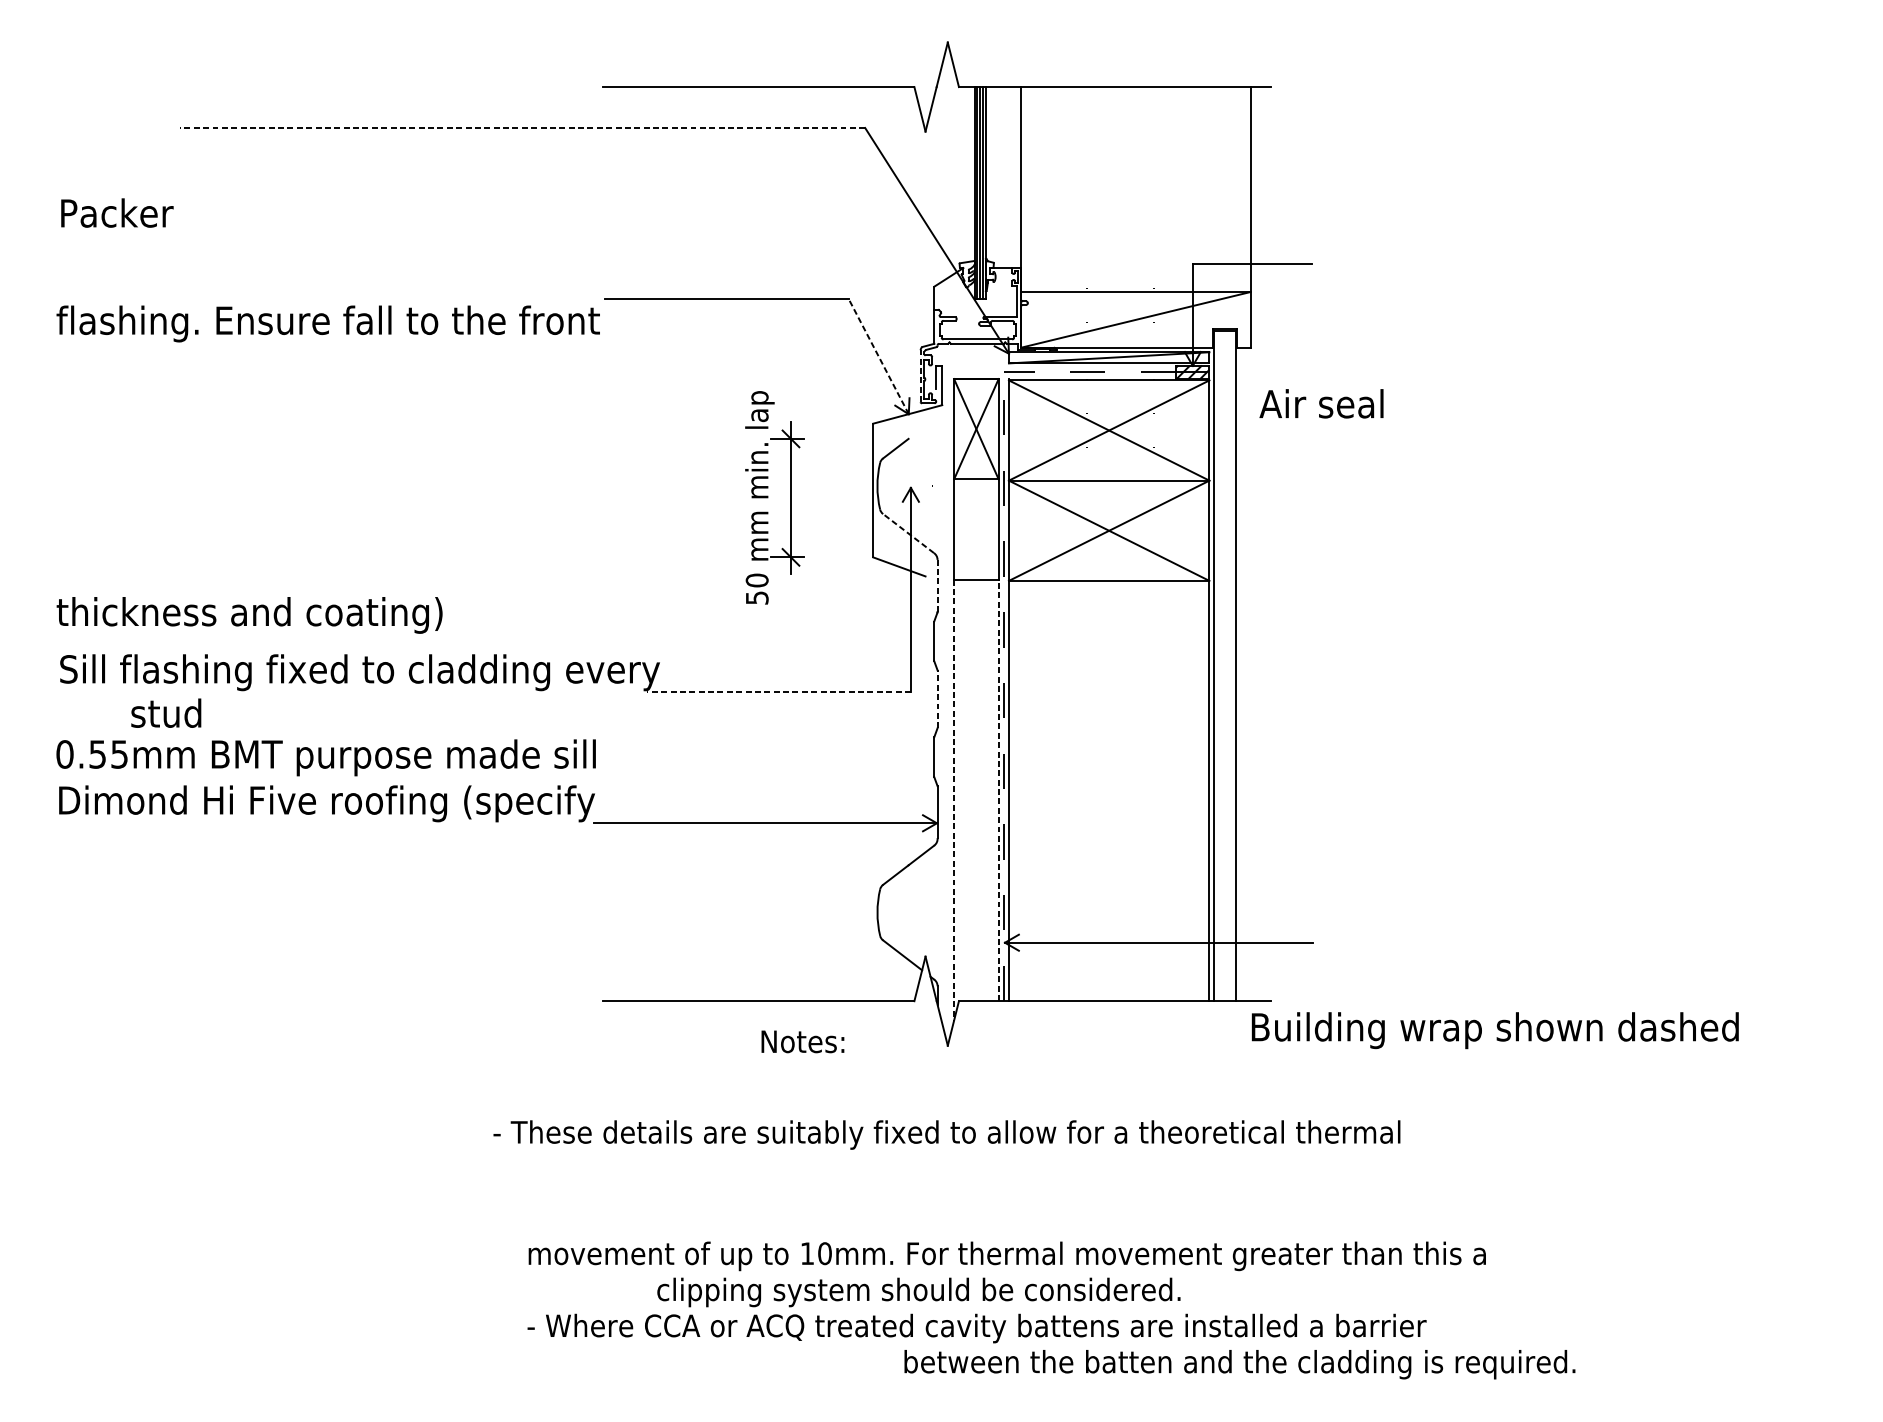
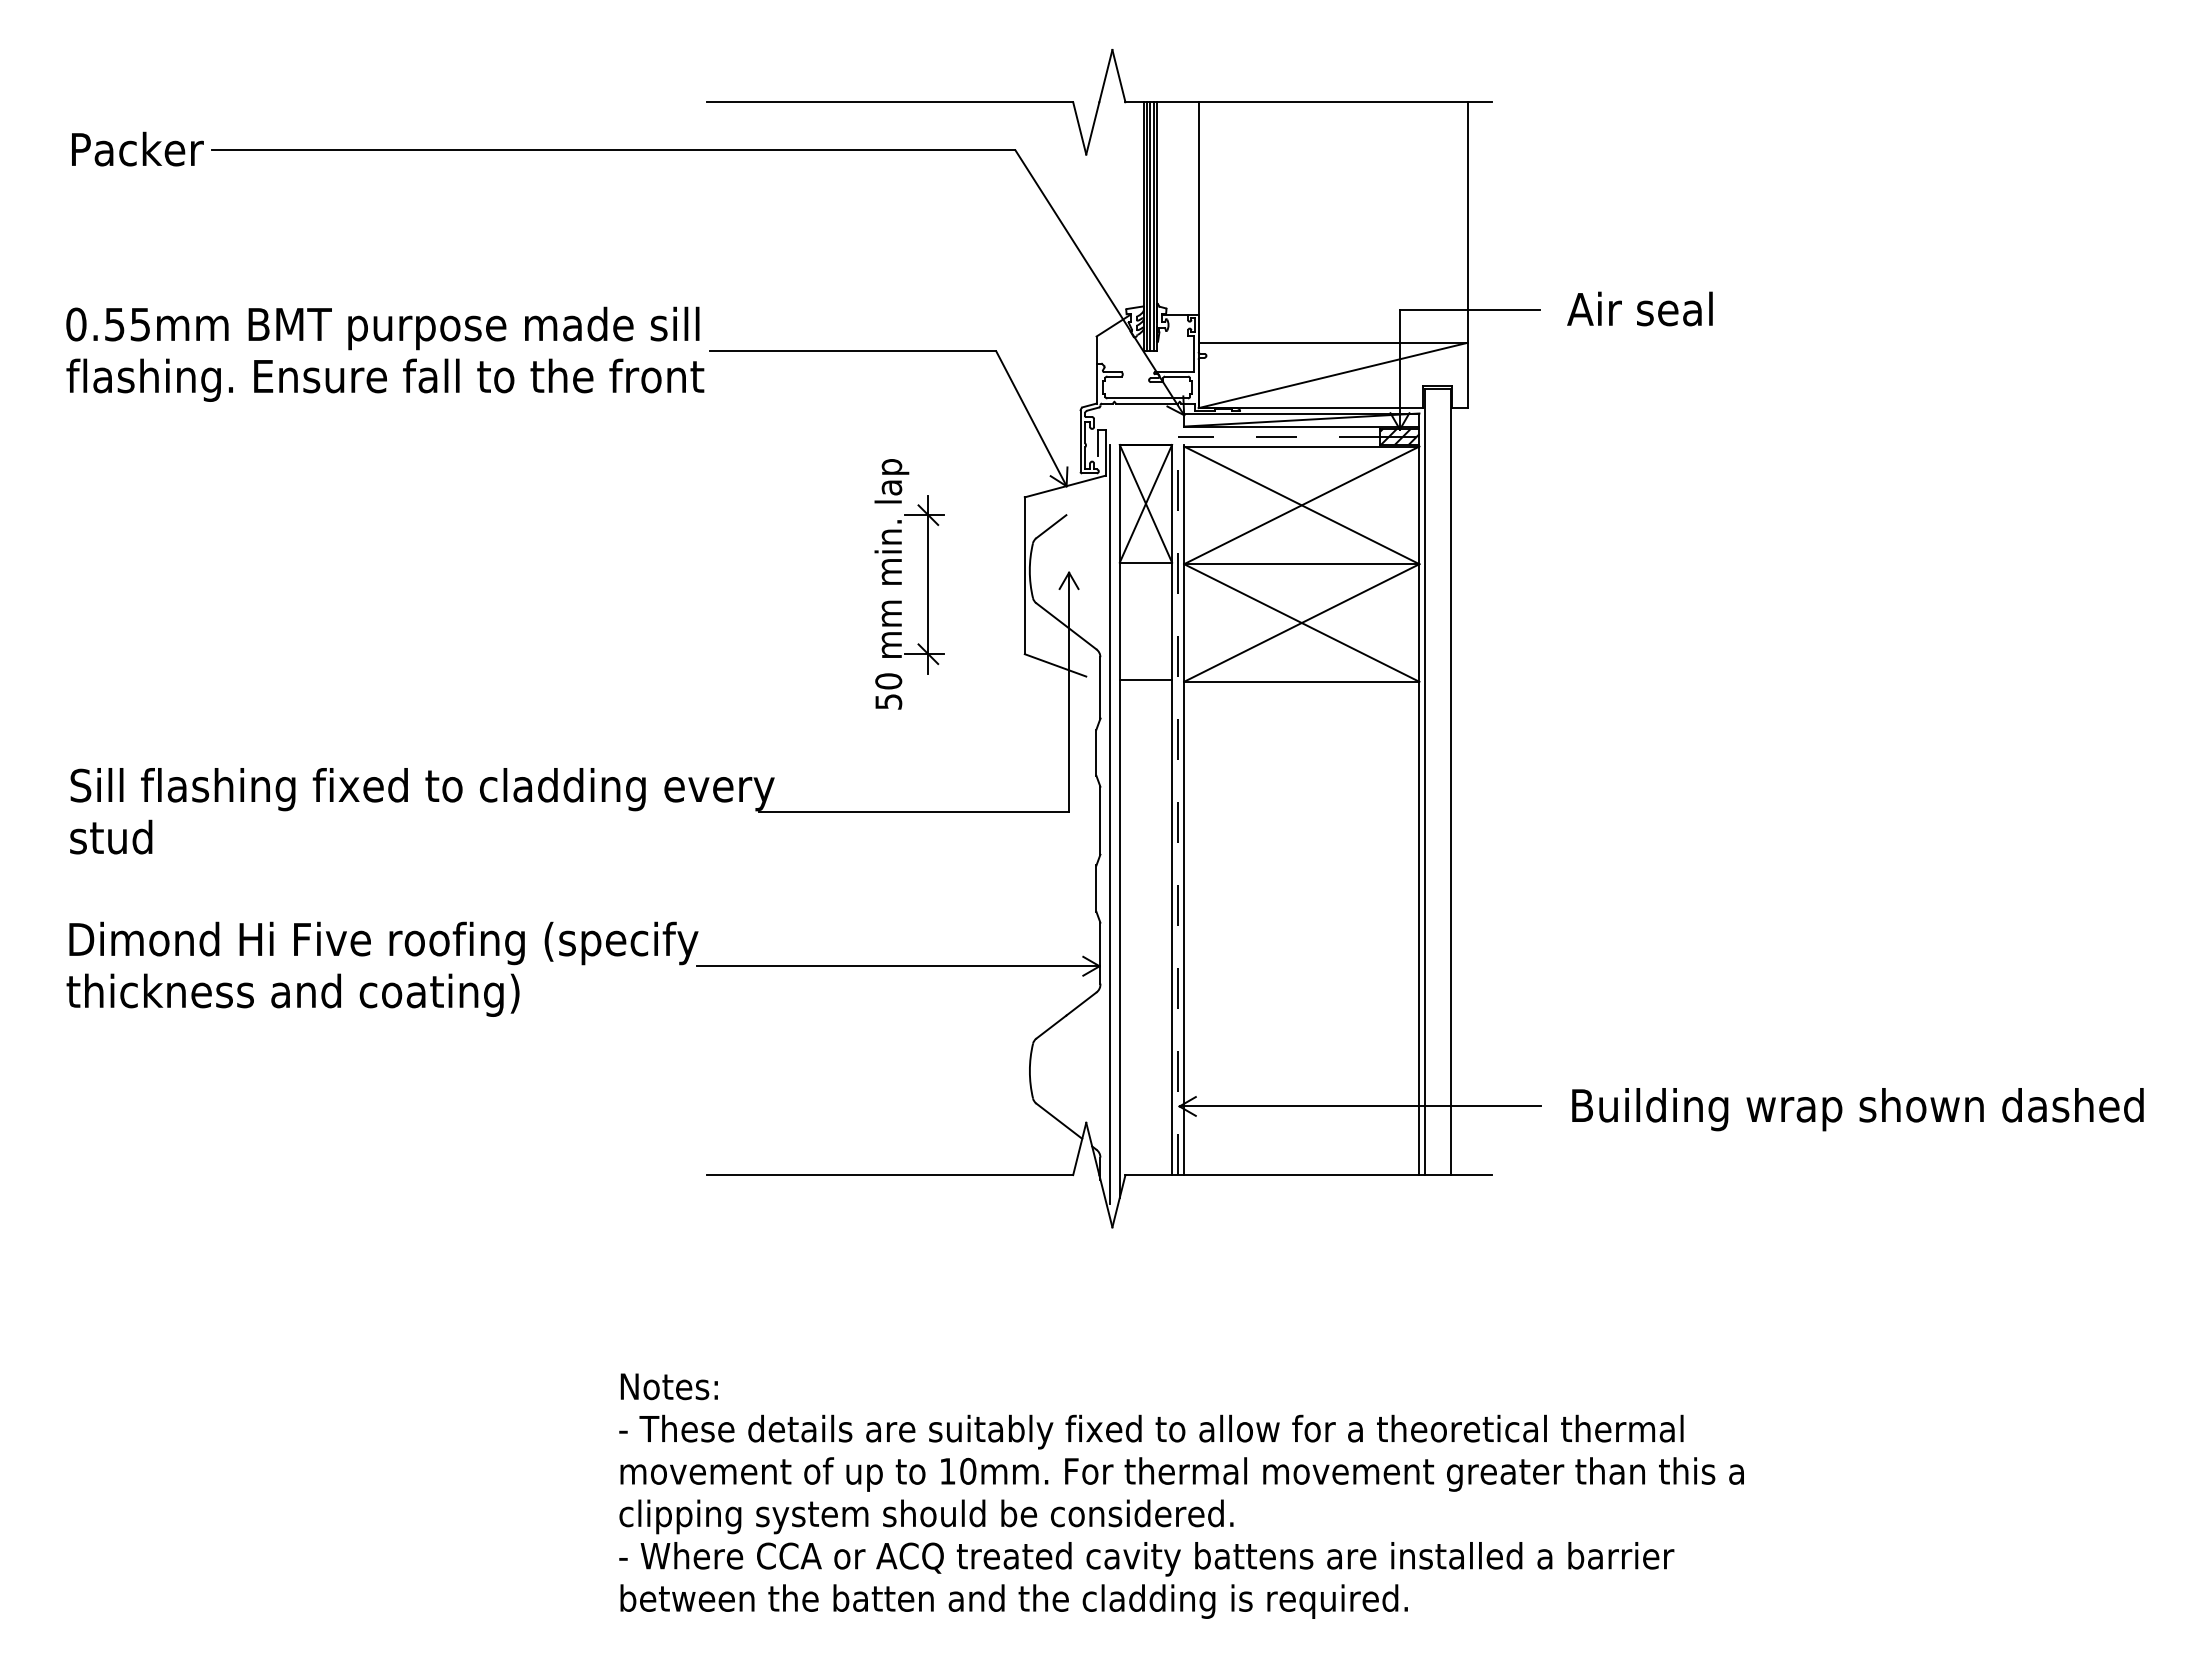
line: (522, 128) -> (613, 150), dashed -> solid
text: (117, 212) -> (137, 148), moved
line: (878, 356) -> (1031, 418), dashed -> solid
line: (920, 376) -> (1080, 441), dashed -> solid
text: (1321, 403) -> (1639, 308), moved
line: (908, 533) -> (1066, 626), dashed -> solid
line: (937, 585) -> (1100, 687), dashed -> solid
text: (249, 614) -> (292, 994), moved
line: (778, 692) -> (913, 812), dashed -> solid
line: (937, 699) -> (1100, 820), dashed -> solid
line: (946, 701) -> (1110, 823), added
text: (166, 712) -> (111, 836), moved
text: (325, 757) -> (382, 328), moved
line: (999, 790) -> (1172, 927), dashed -> solid
line: (953, 800) -> (1119, 939), dashed -> solid
text: (1494, 1030) -> (1857, 1109), moved
text: (802, 1041) -> (668, 1386), moved
text: (947, 1134) -> (1151, 1431), moved
text: (918, 1292) -> (926, 1516), moved
text: (1239, 1364) -> (1013, 1601), moved

